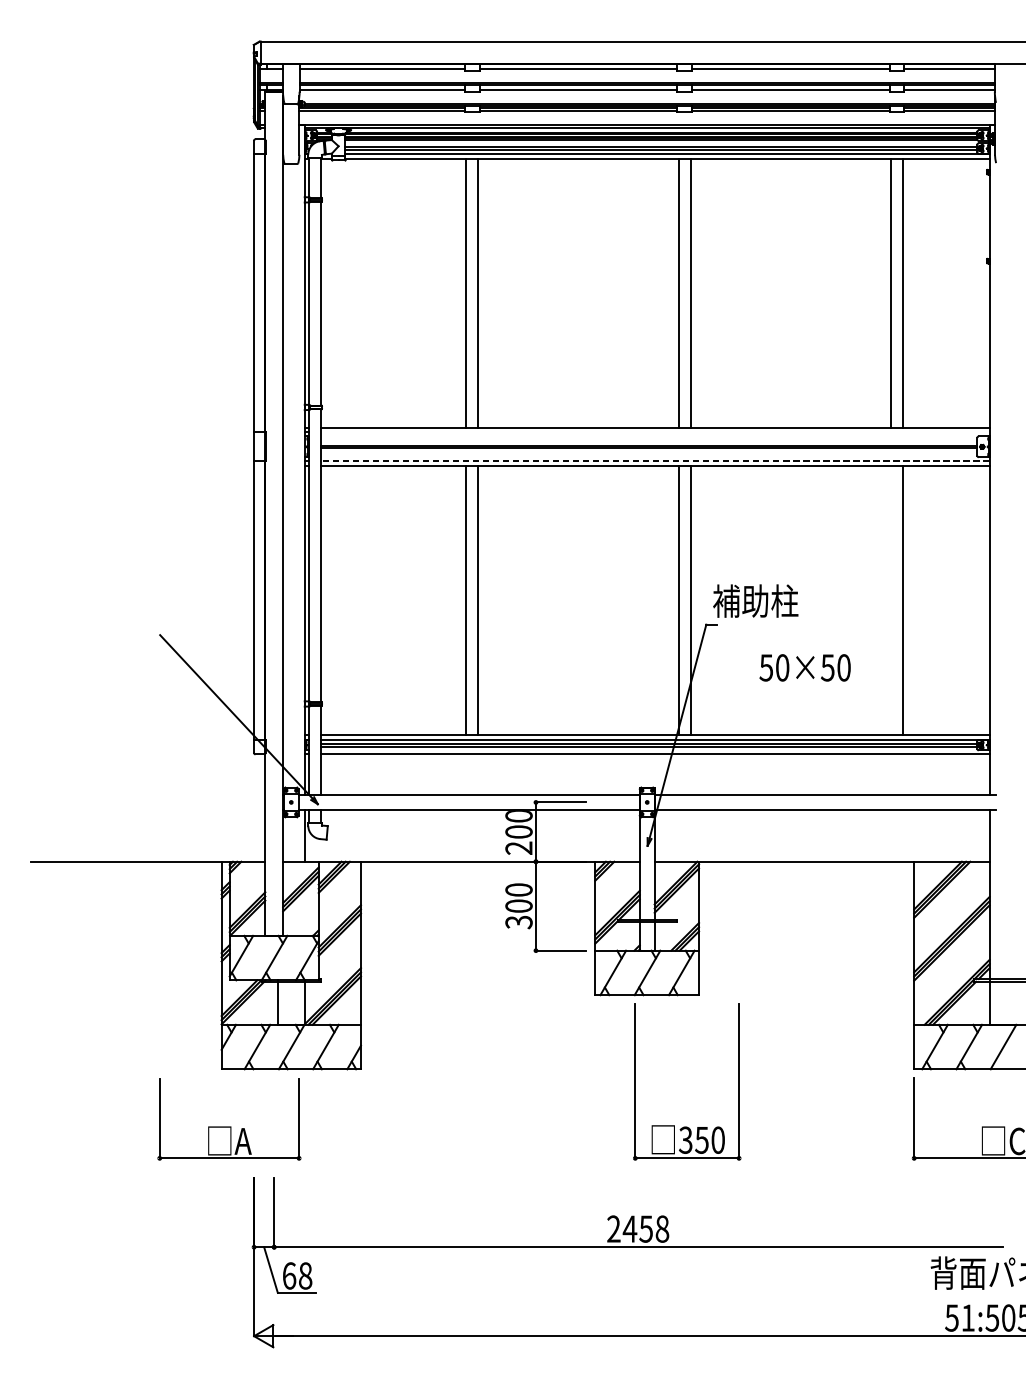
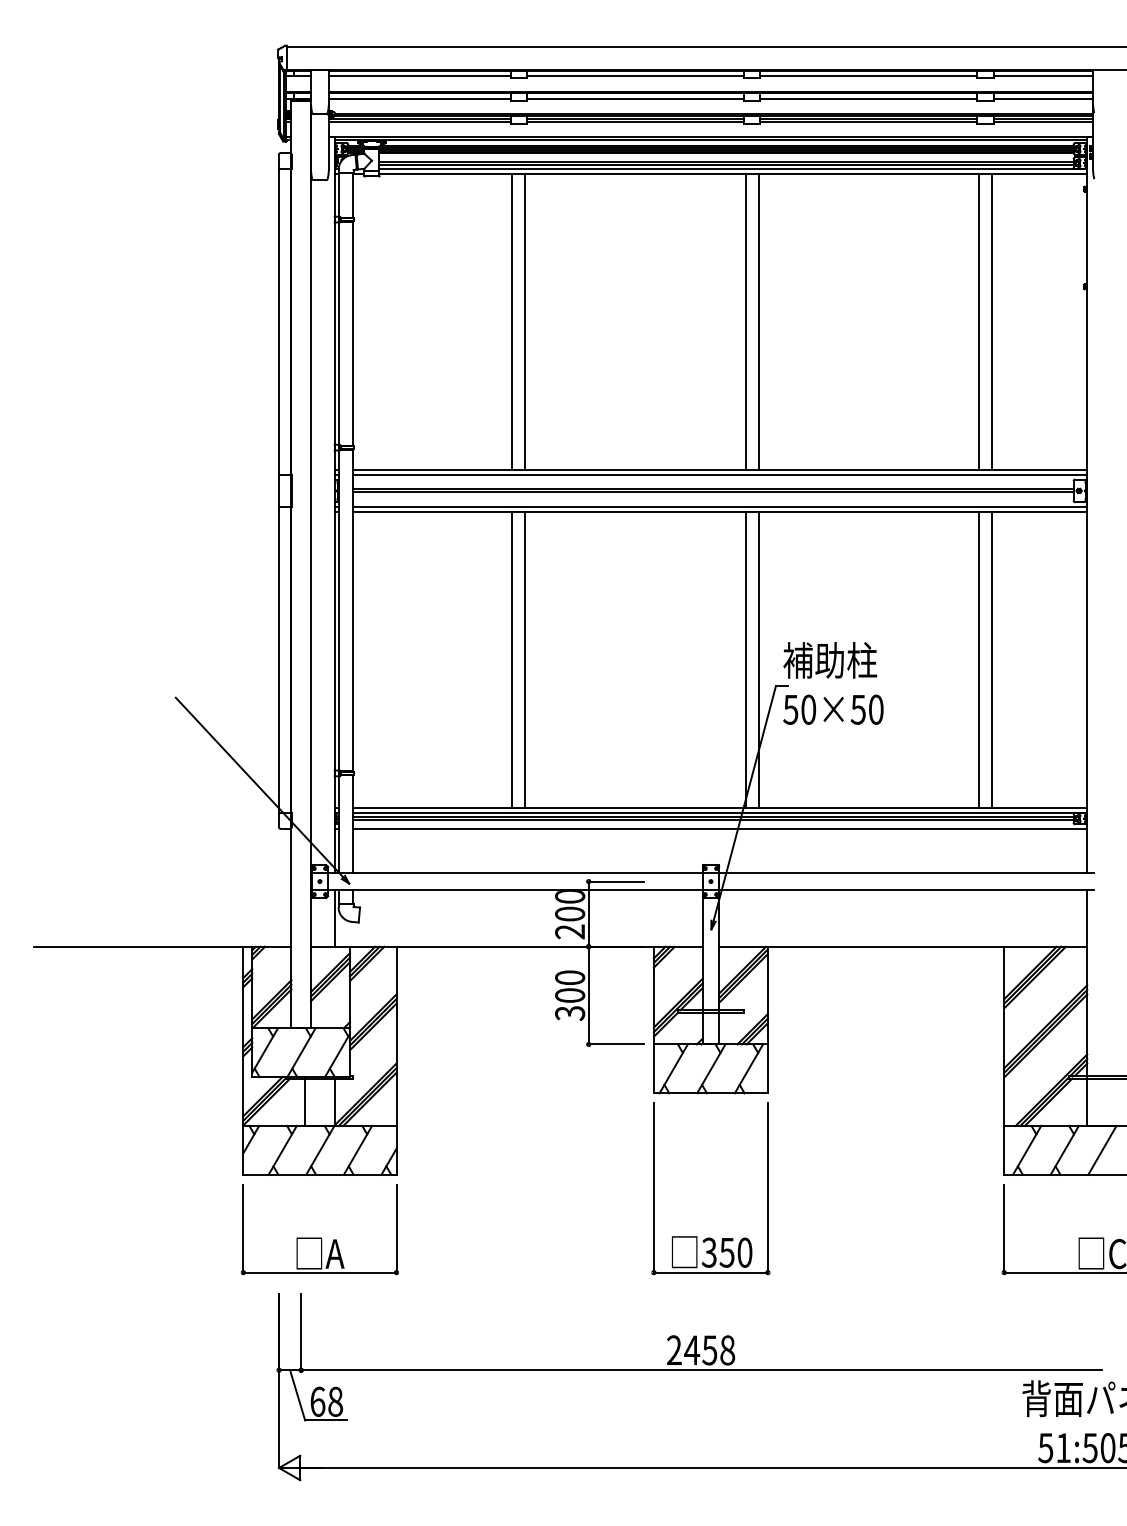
line: (654, 431) -> (719, 474), added
line: (654, 461) -> (719, 506), dashed -> solid
line: (890, 600) -> (978, 659), added
text: (805, 667) -> (833, 709), moved
part: (229, 1126) -> (319, 1237), moved
part: (686, 1126) -> (710, 1237), moved

